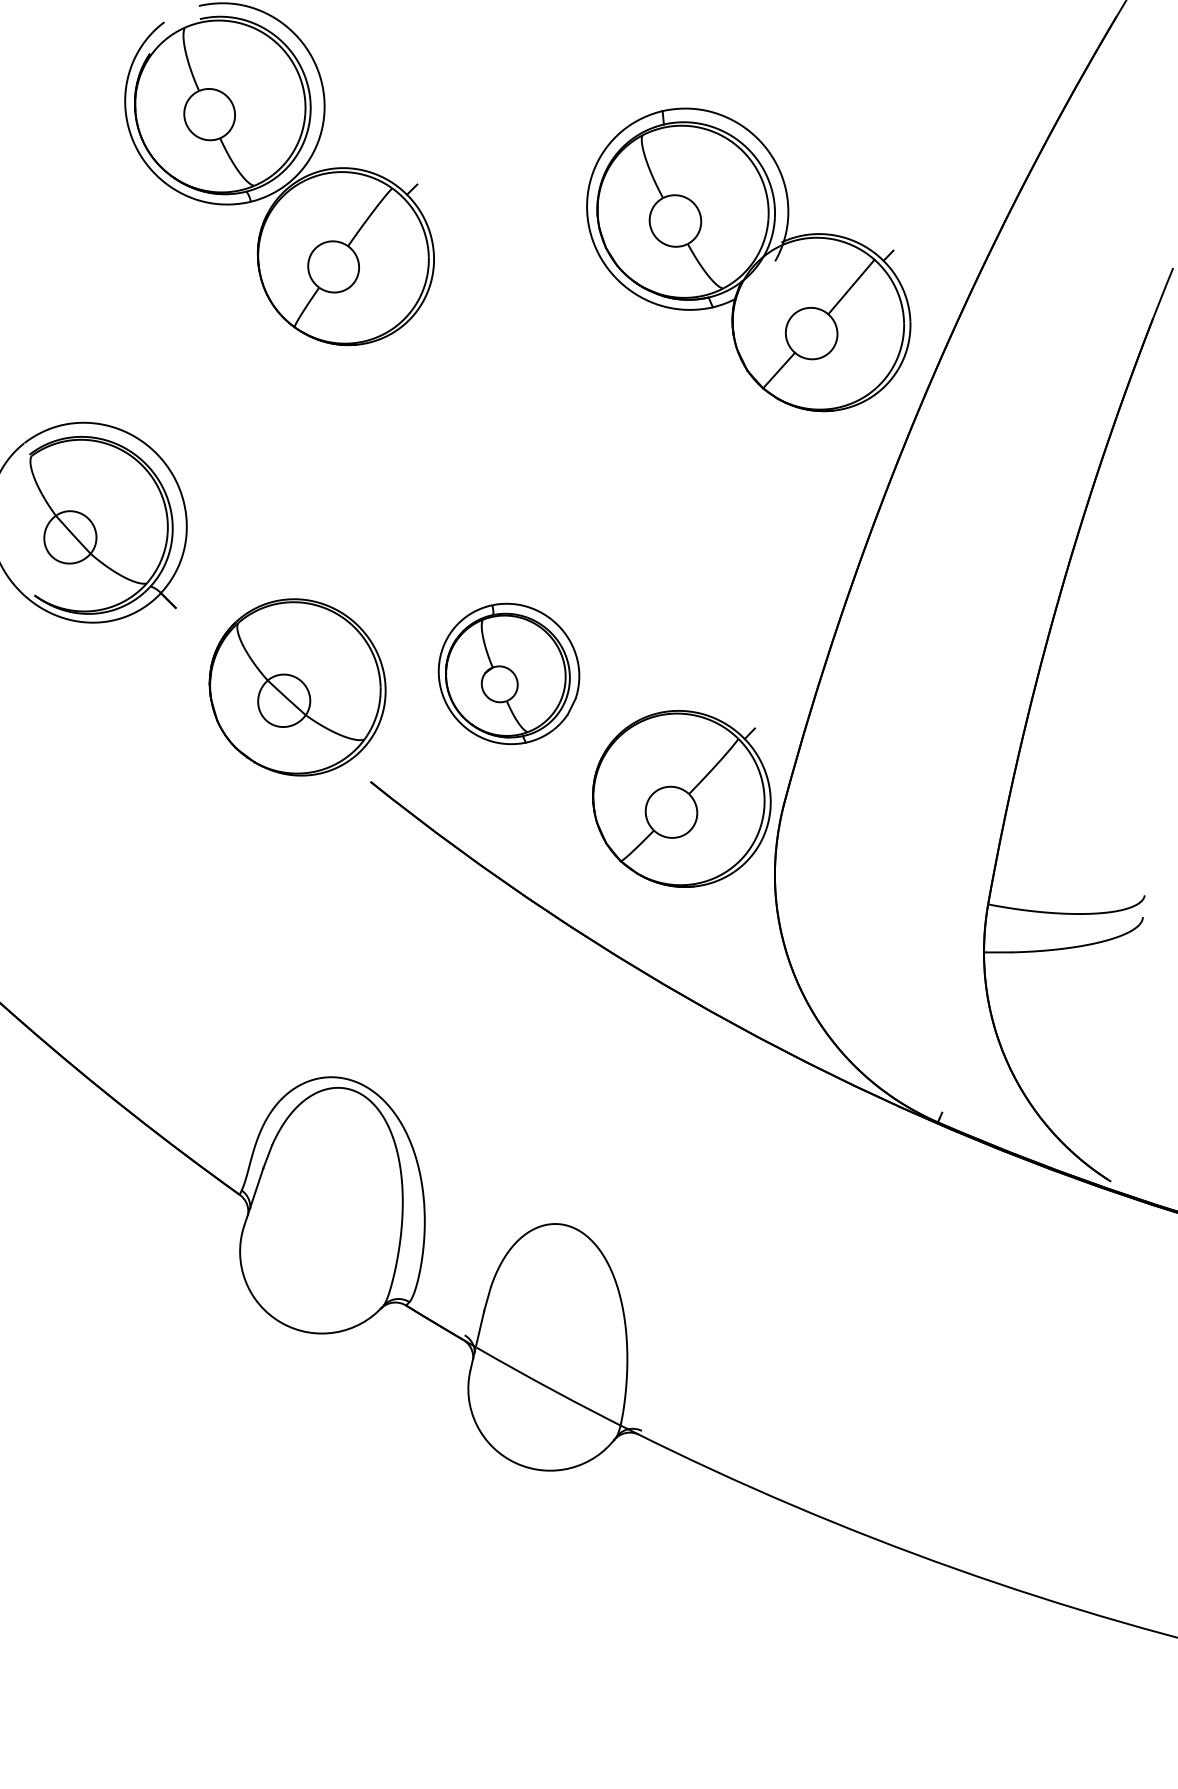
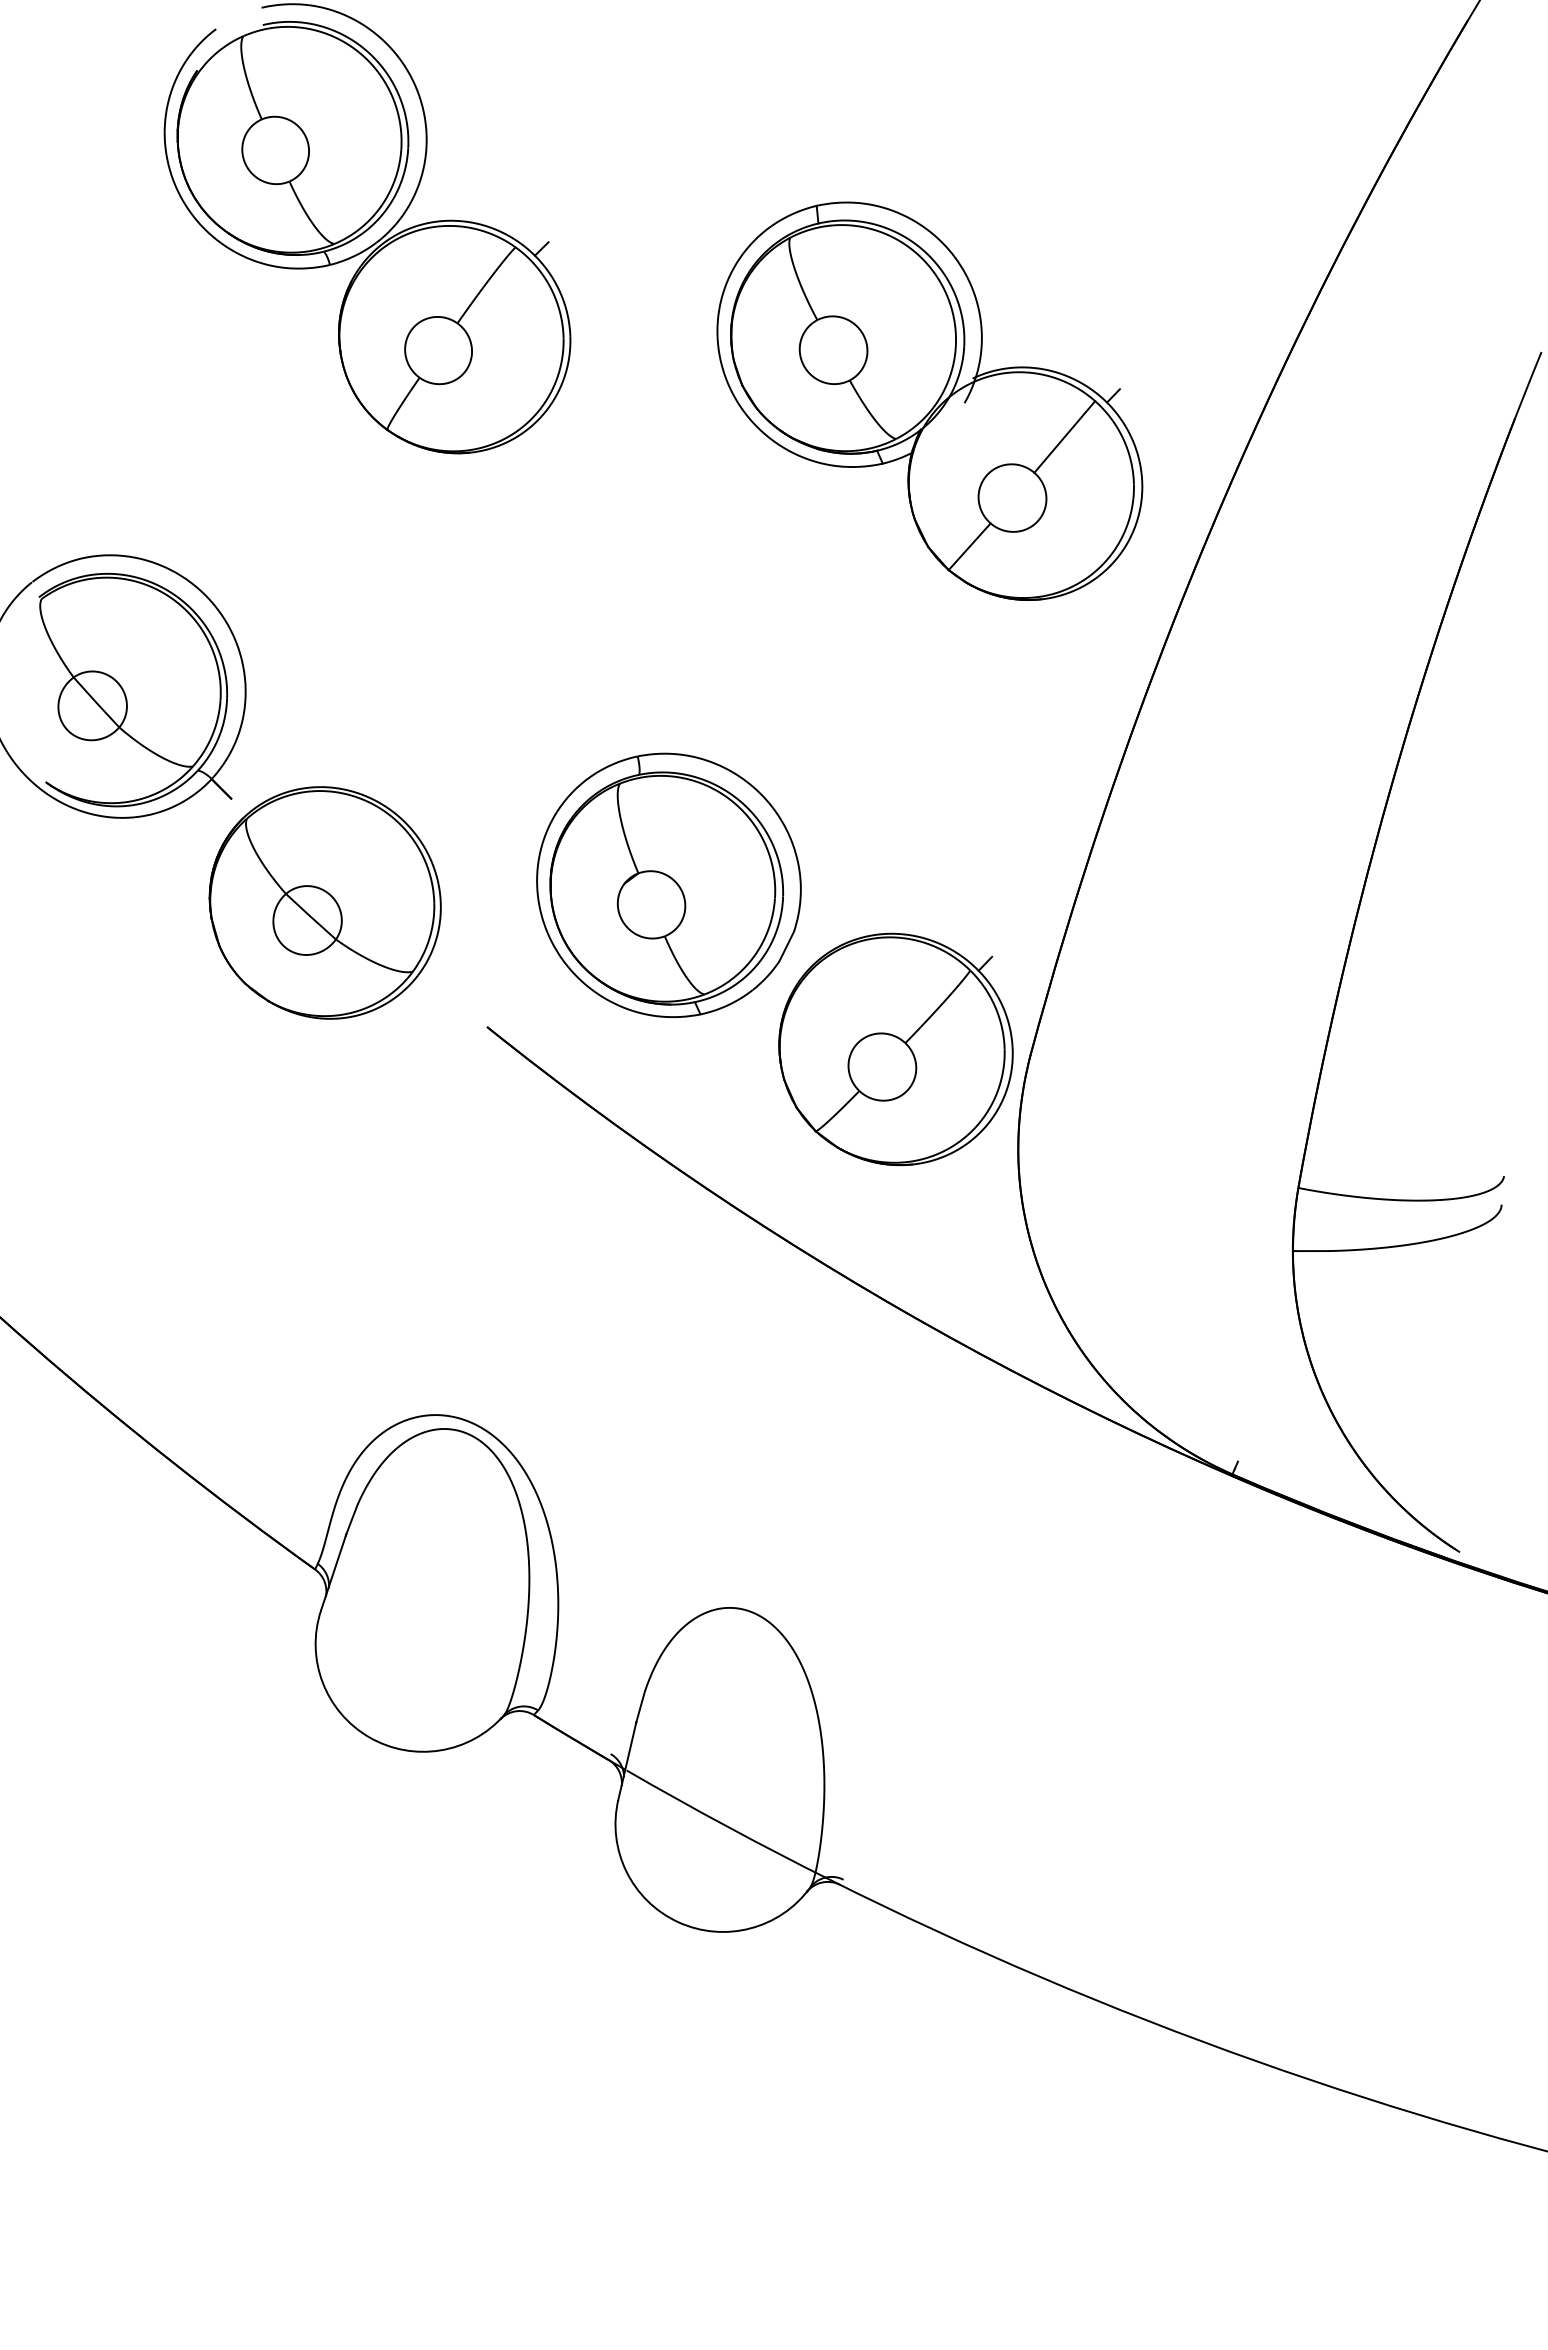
part: (748, 259) -> (929, 400), moved
part: (508, 673) -> (668, 884), size x1.43
part: (297, 687) -> (324, 902), moved

